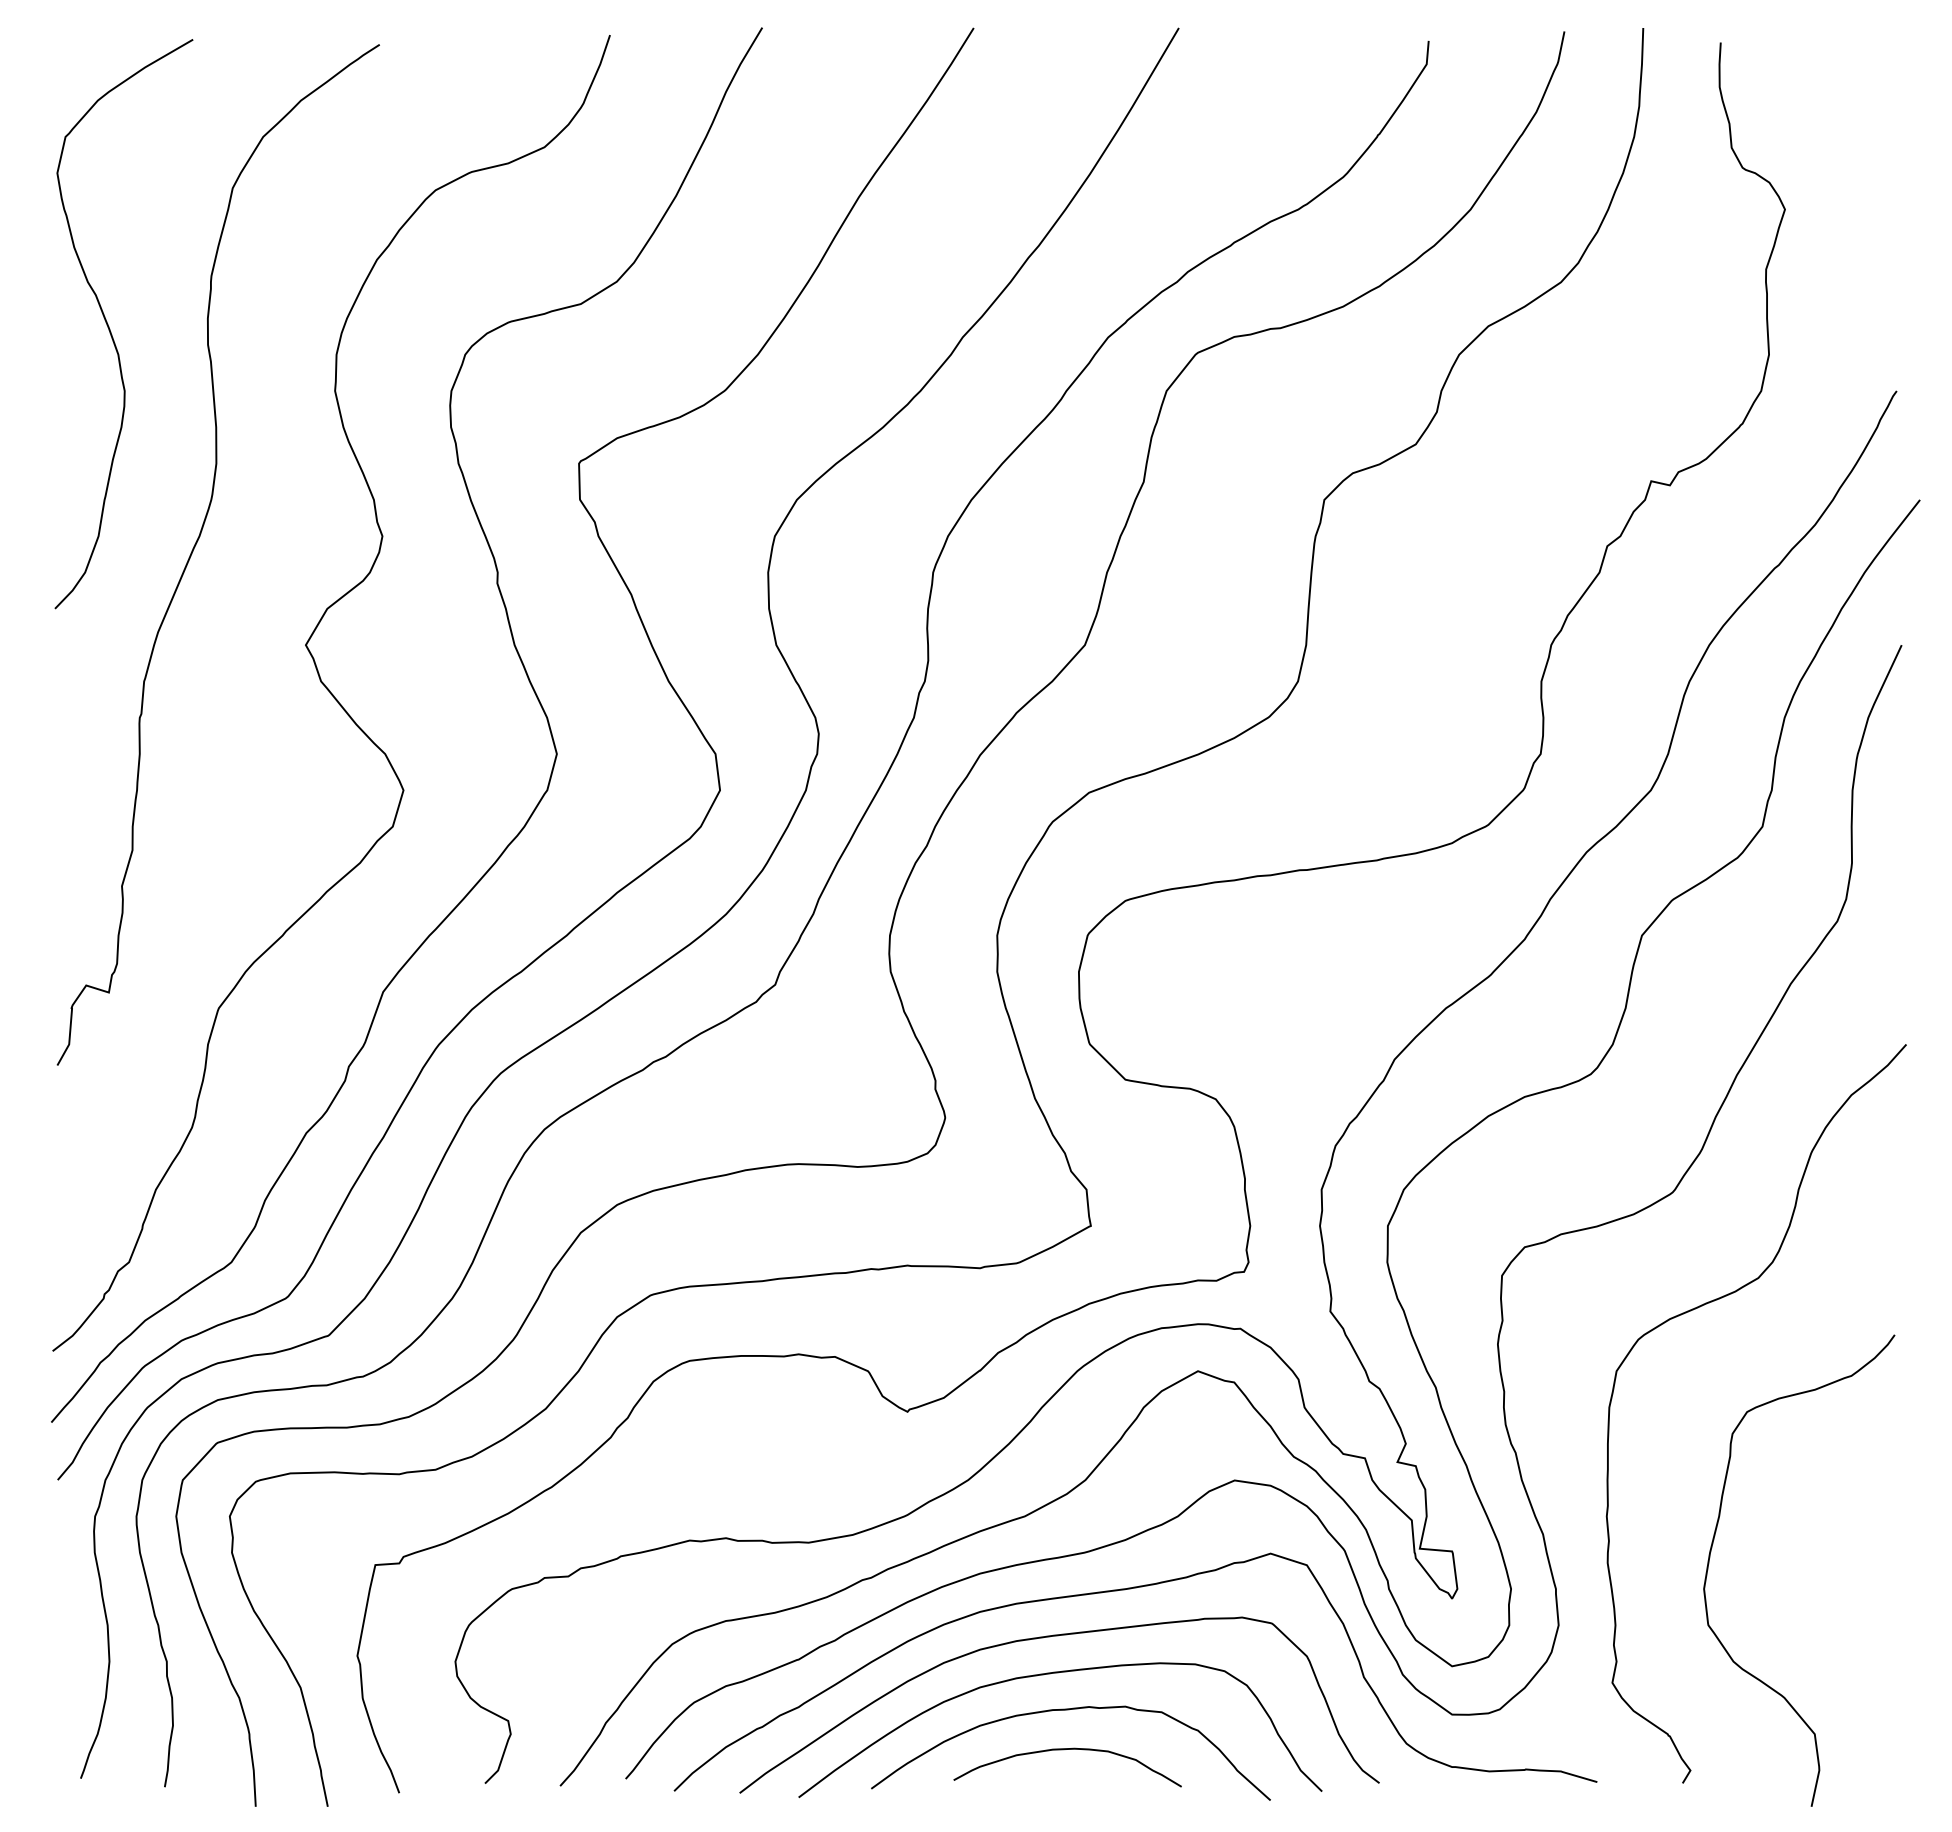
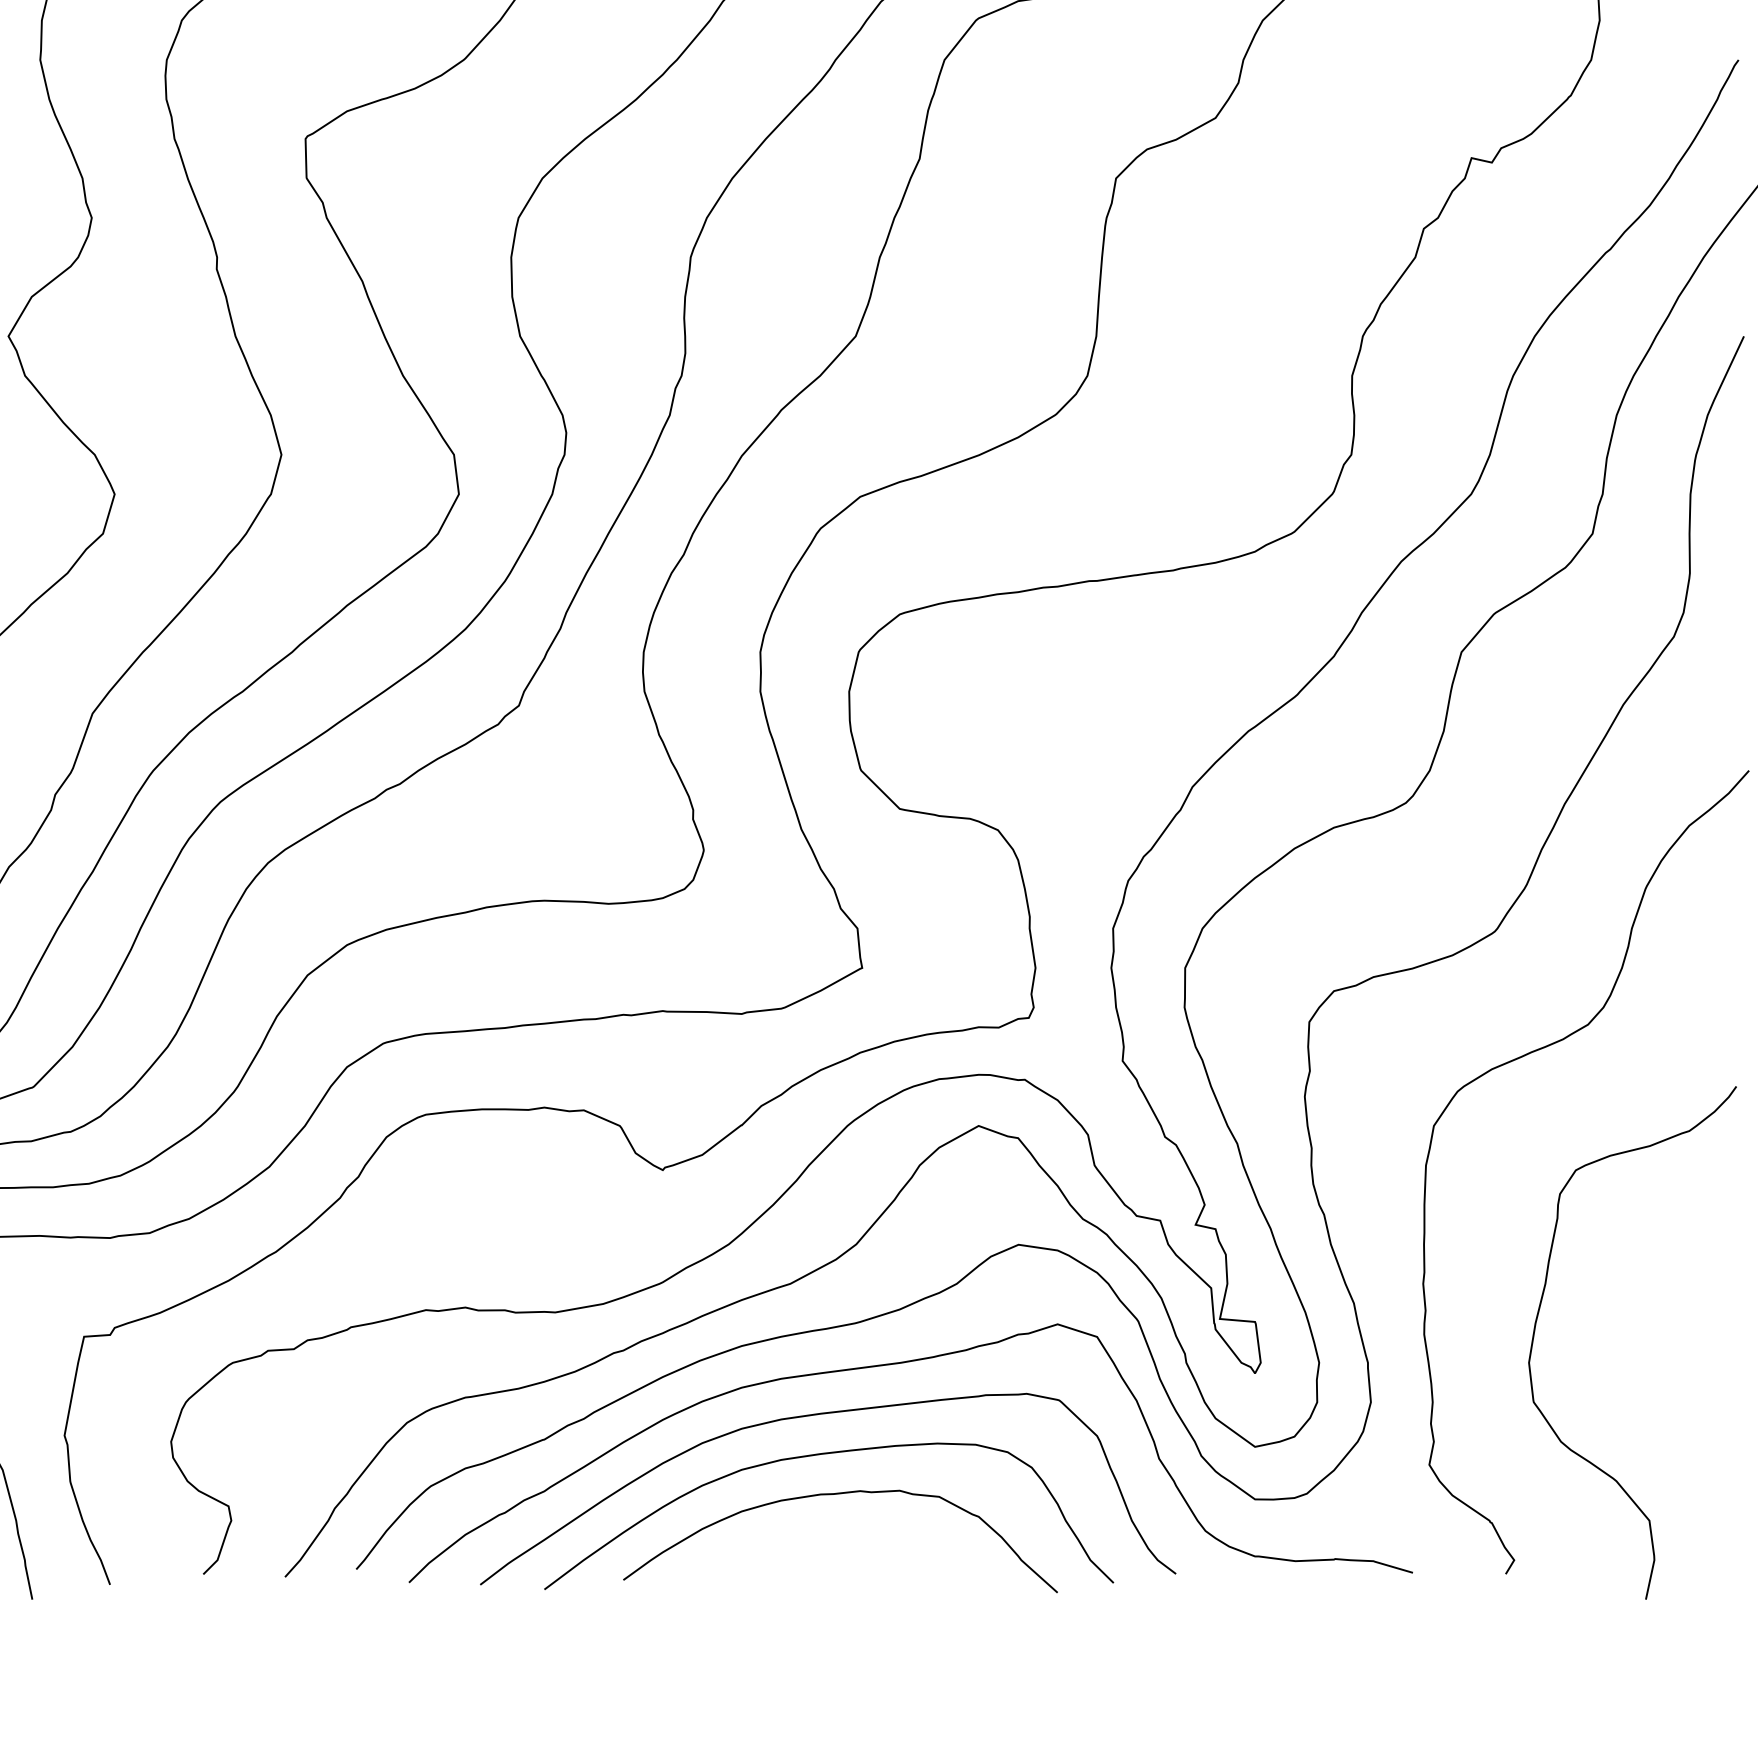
curve: (1064, 1750) -> (833, 1538), removed

